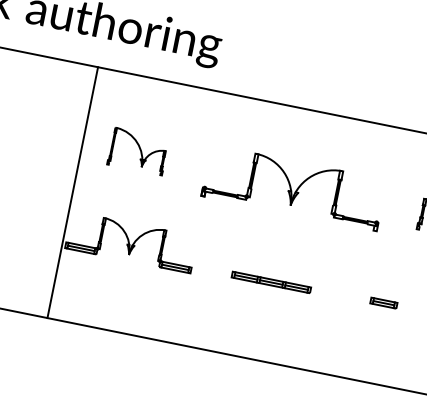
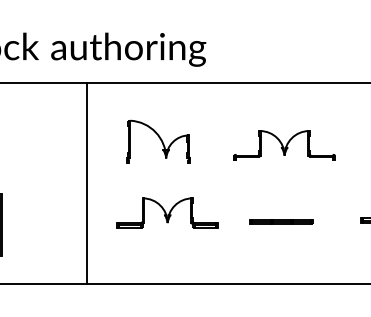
part: (138, 151) -> (158, 141), size x1.43
part: (294, 187) -> (284, 145), size x0.71
line: (72, 192) -> (86, 183), moved

